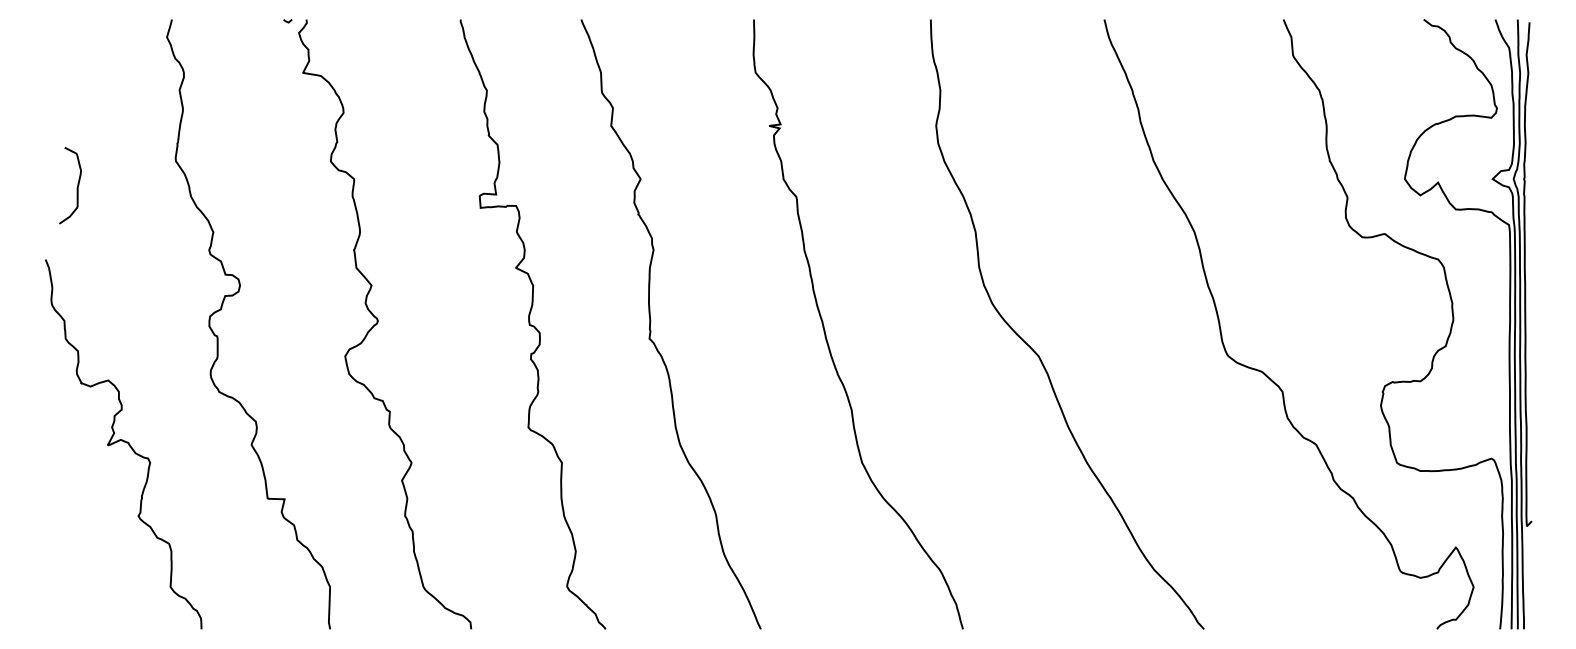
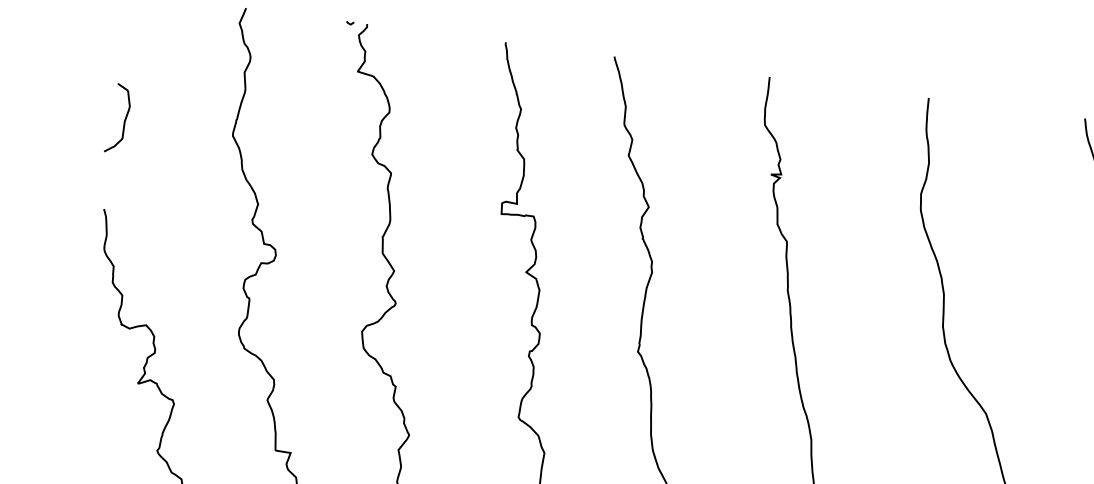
curve: (76, 187) -> (123, 120), moved

